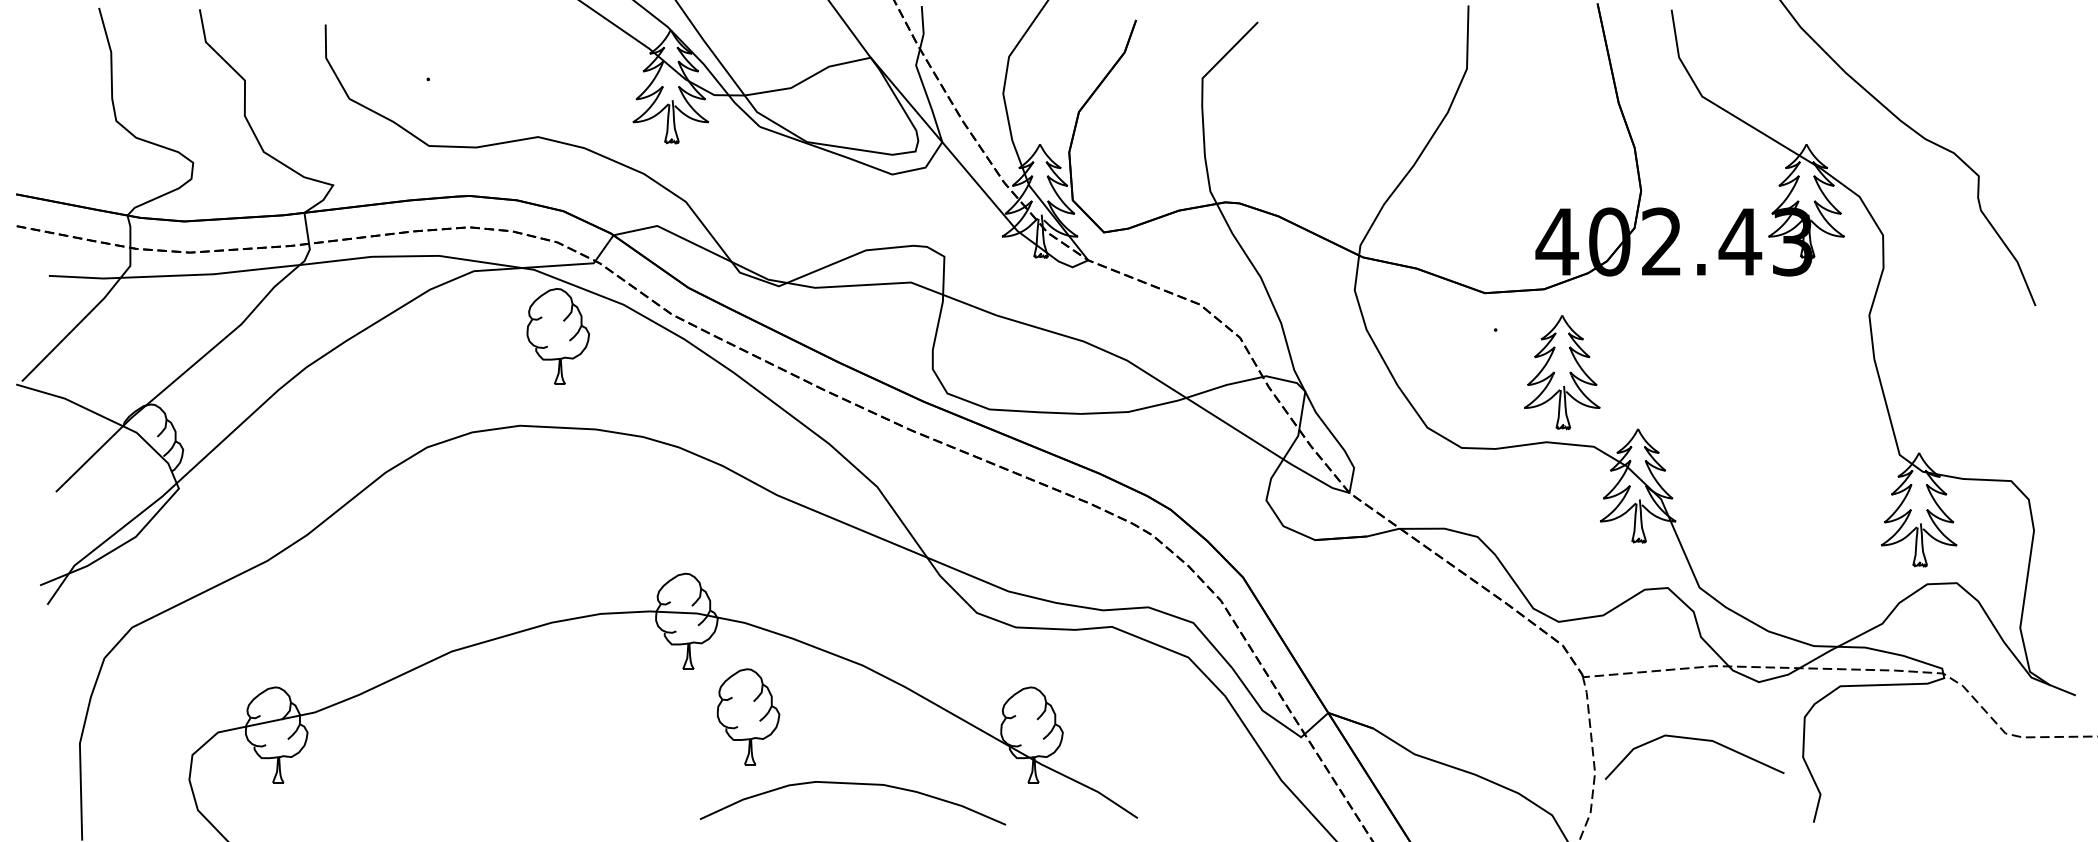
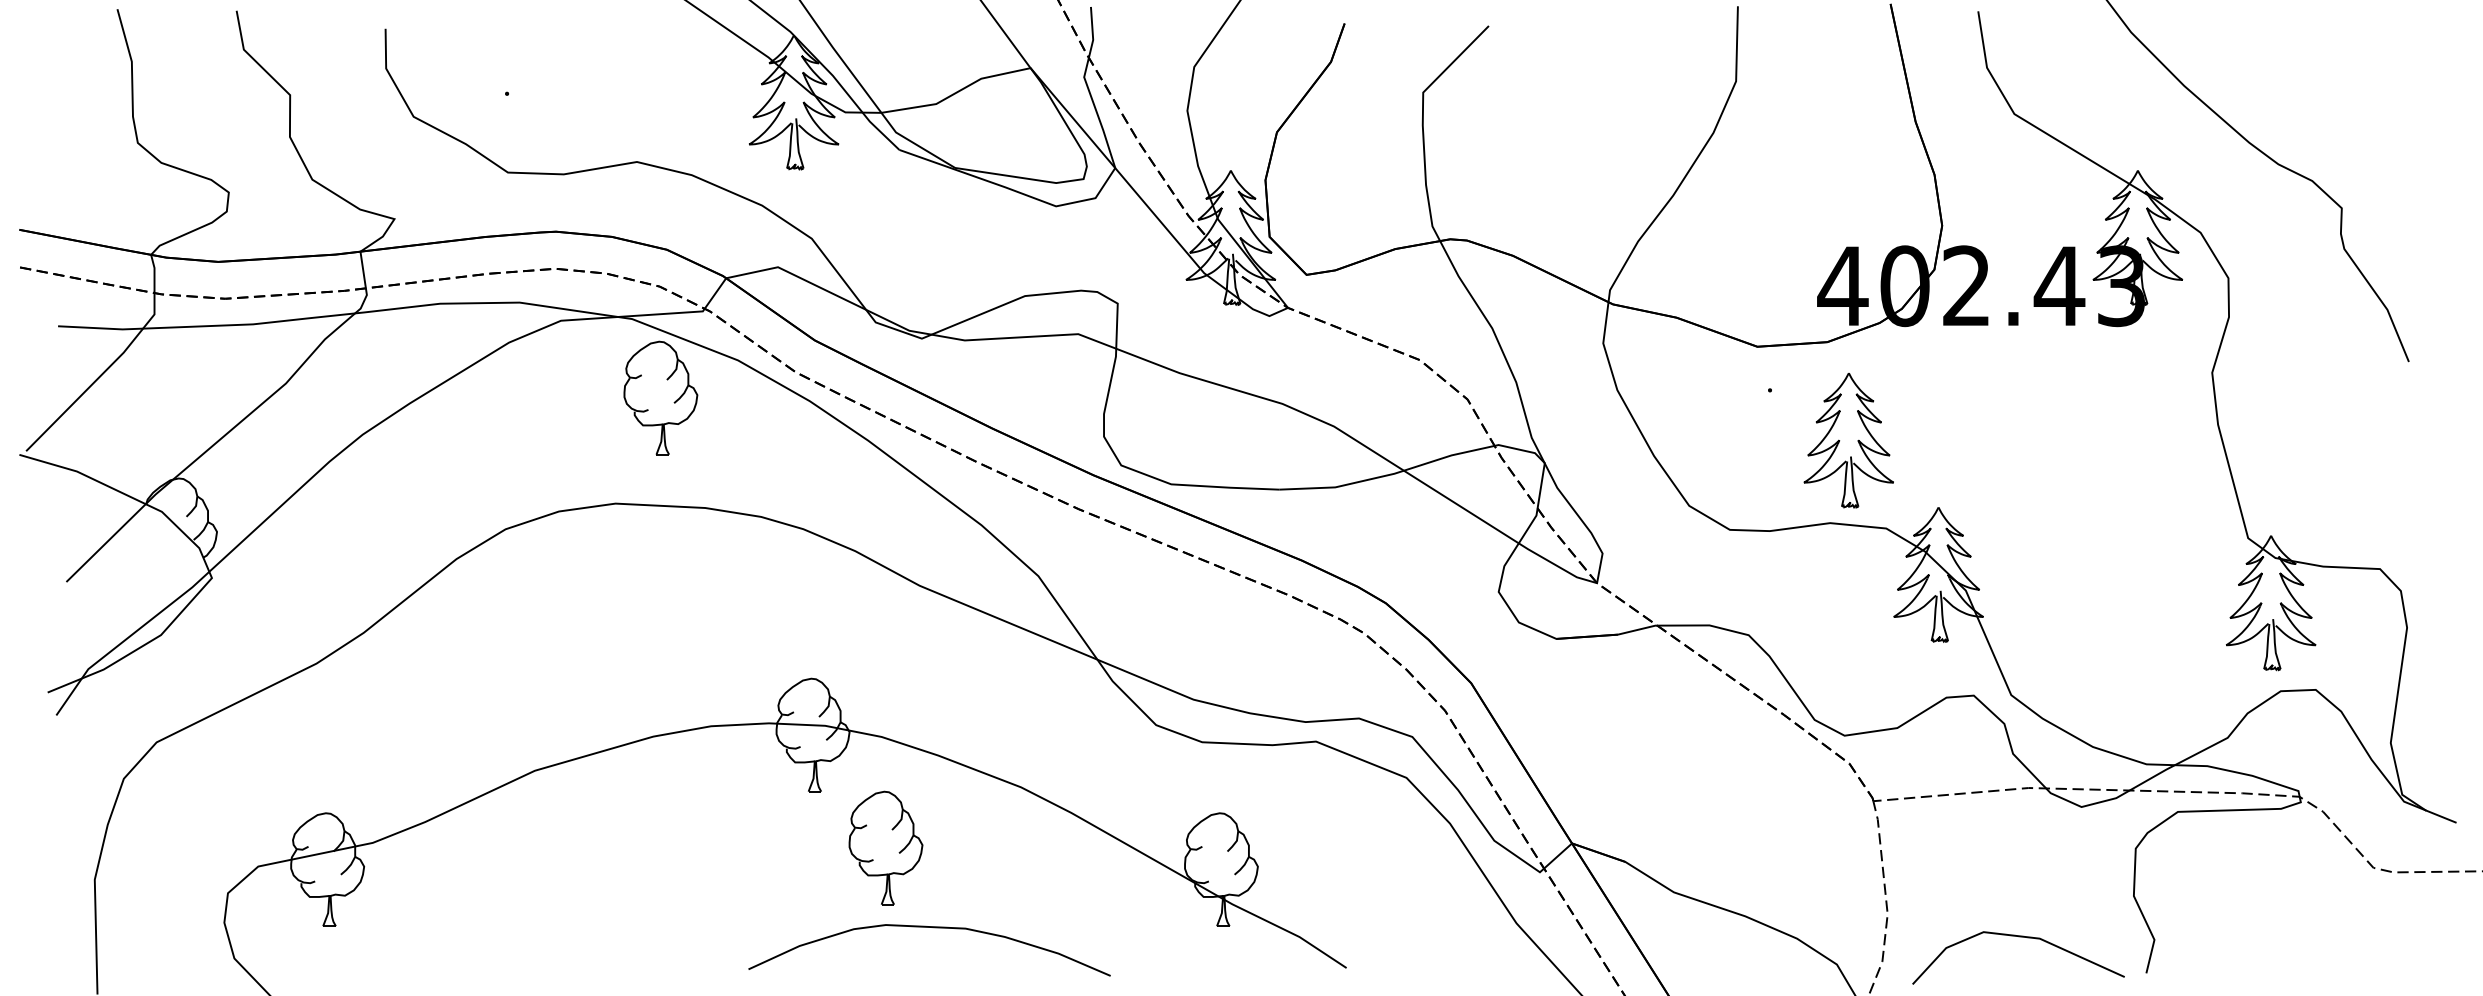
line: (1694, 740) -> (2018, 937), moved
curve: (856, 784) -> (933, 928), moved

